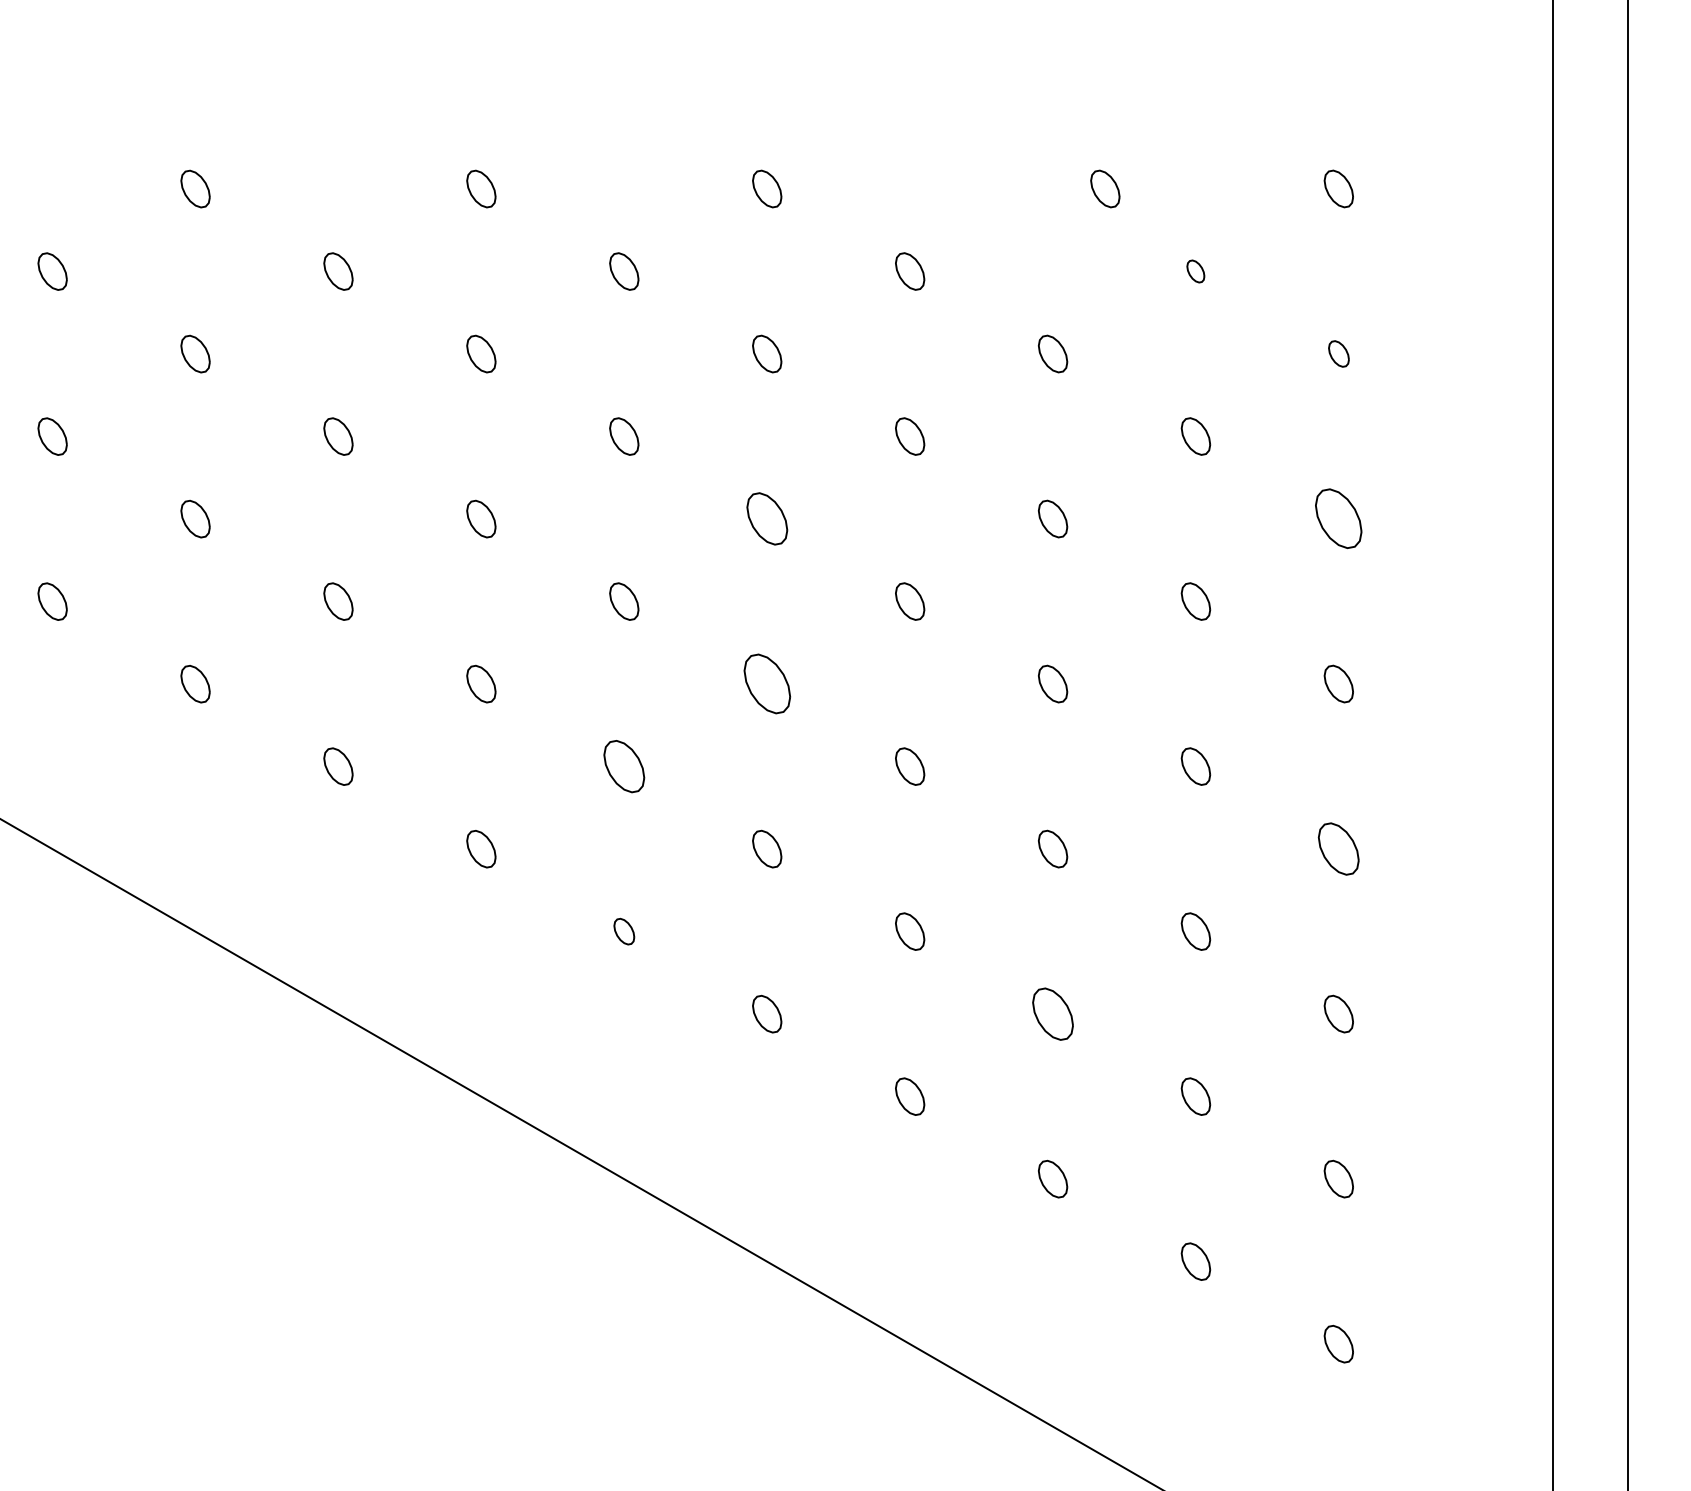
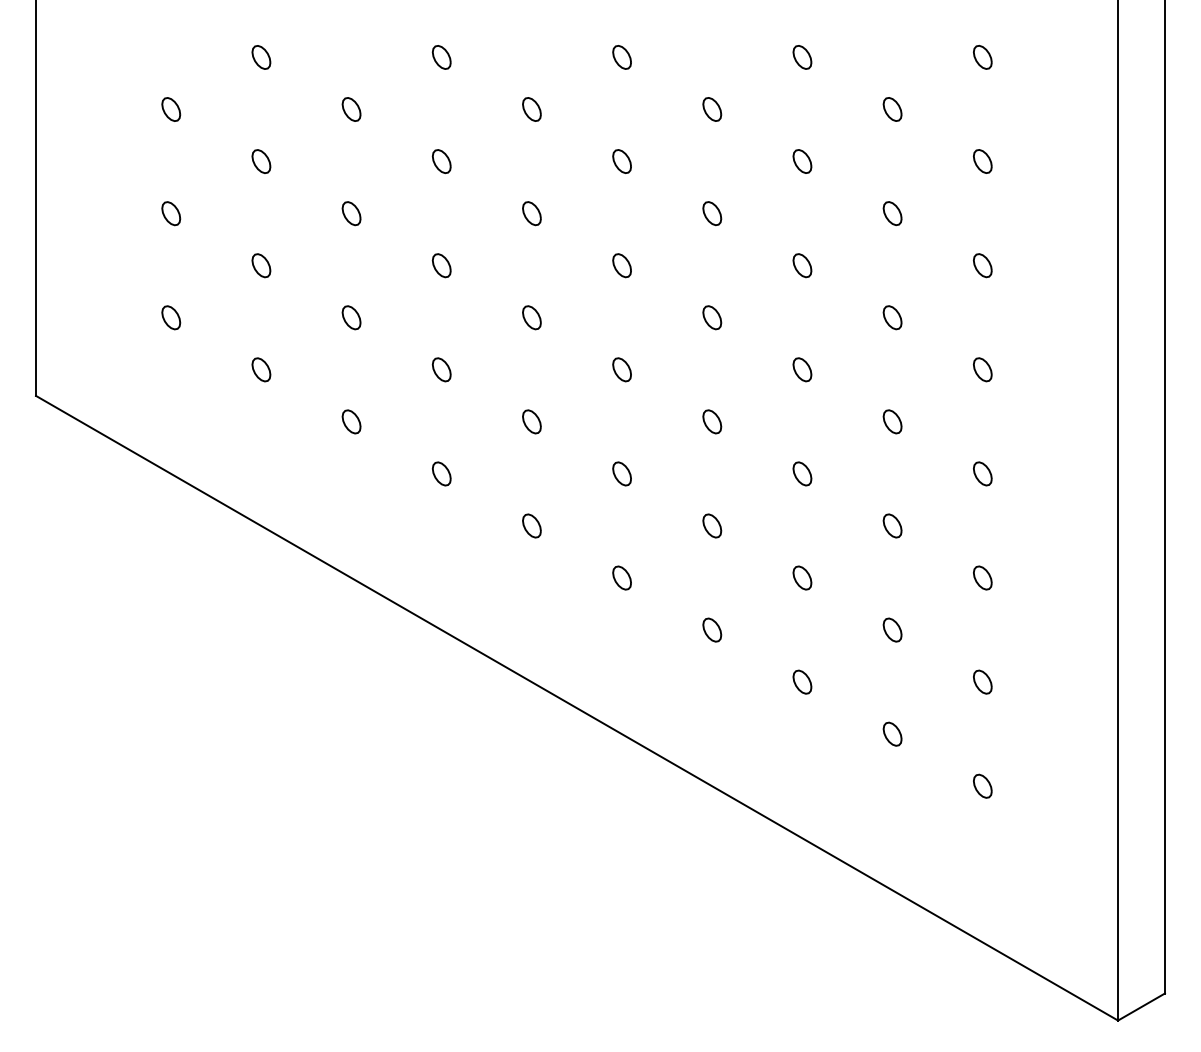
part: (1105, 189) -> (802, 57), moved
part: (1195, 271) -> (892, 109), size x1.67
part: (1338, 353) -> (982, 161), size x1.43
part: (766, 518) -> (621, 265), size x0.71
part: (1338, 518) -> (982, 265), size x0.62
part: (766, 683) -> (621, 369), size x0.62
part: (623, 766) -> (531, 421), size x0.71
part: (1338, 848) -> (982, 473), size x0.71
part: (623, 930) -> (531, 525), size x1.43
part: (1053, 1013) -> (802, 577), size x0.71

